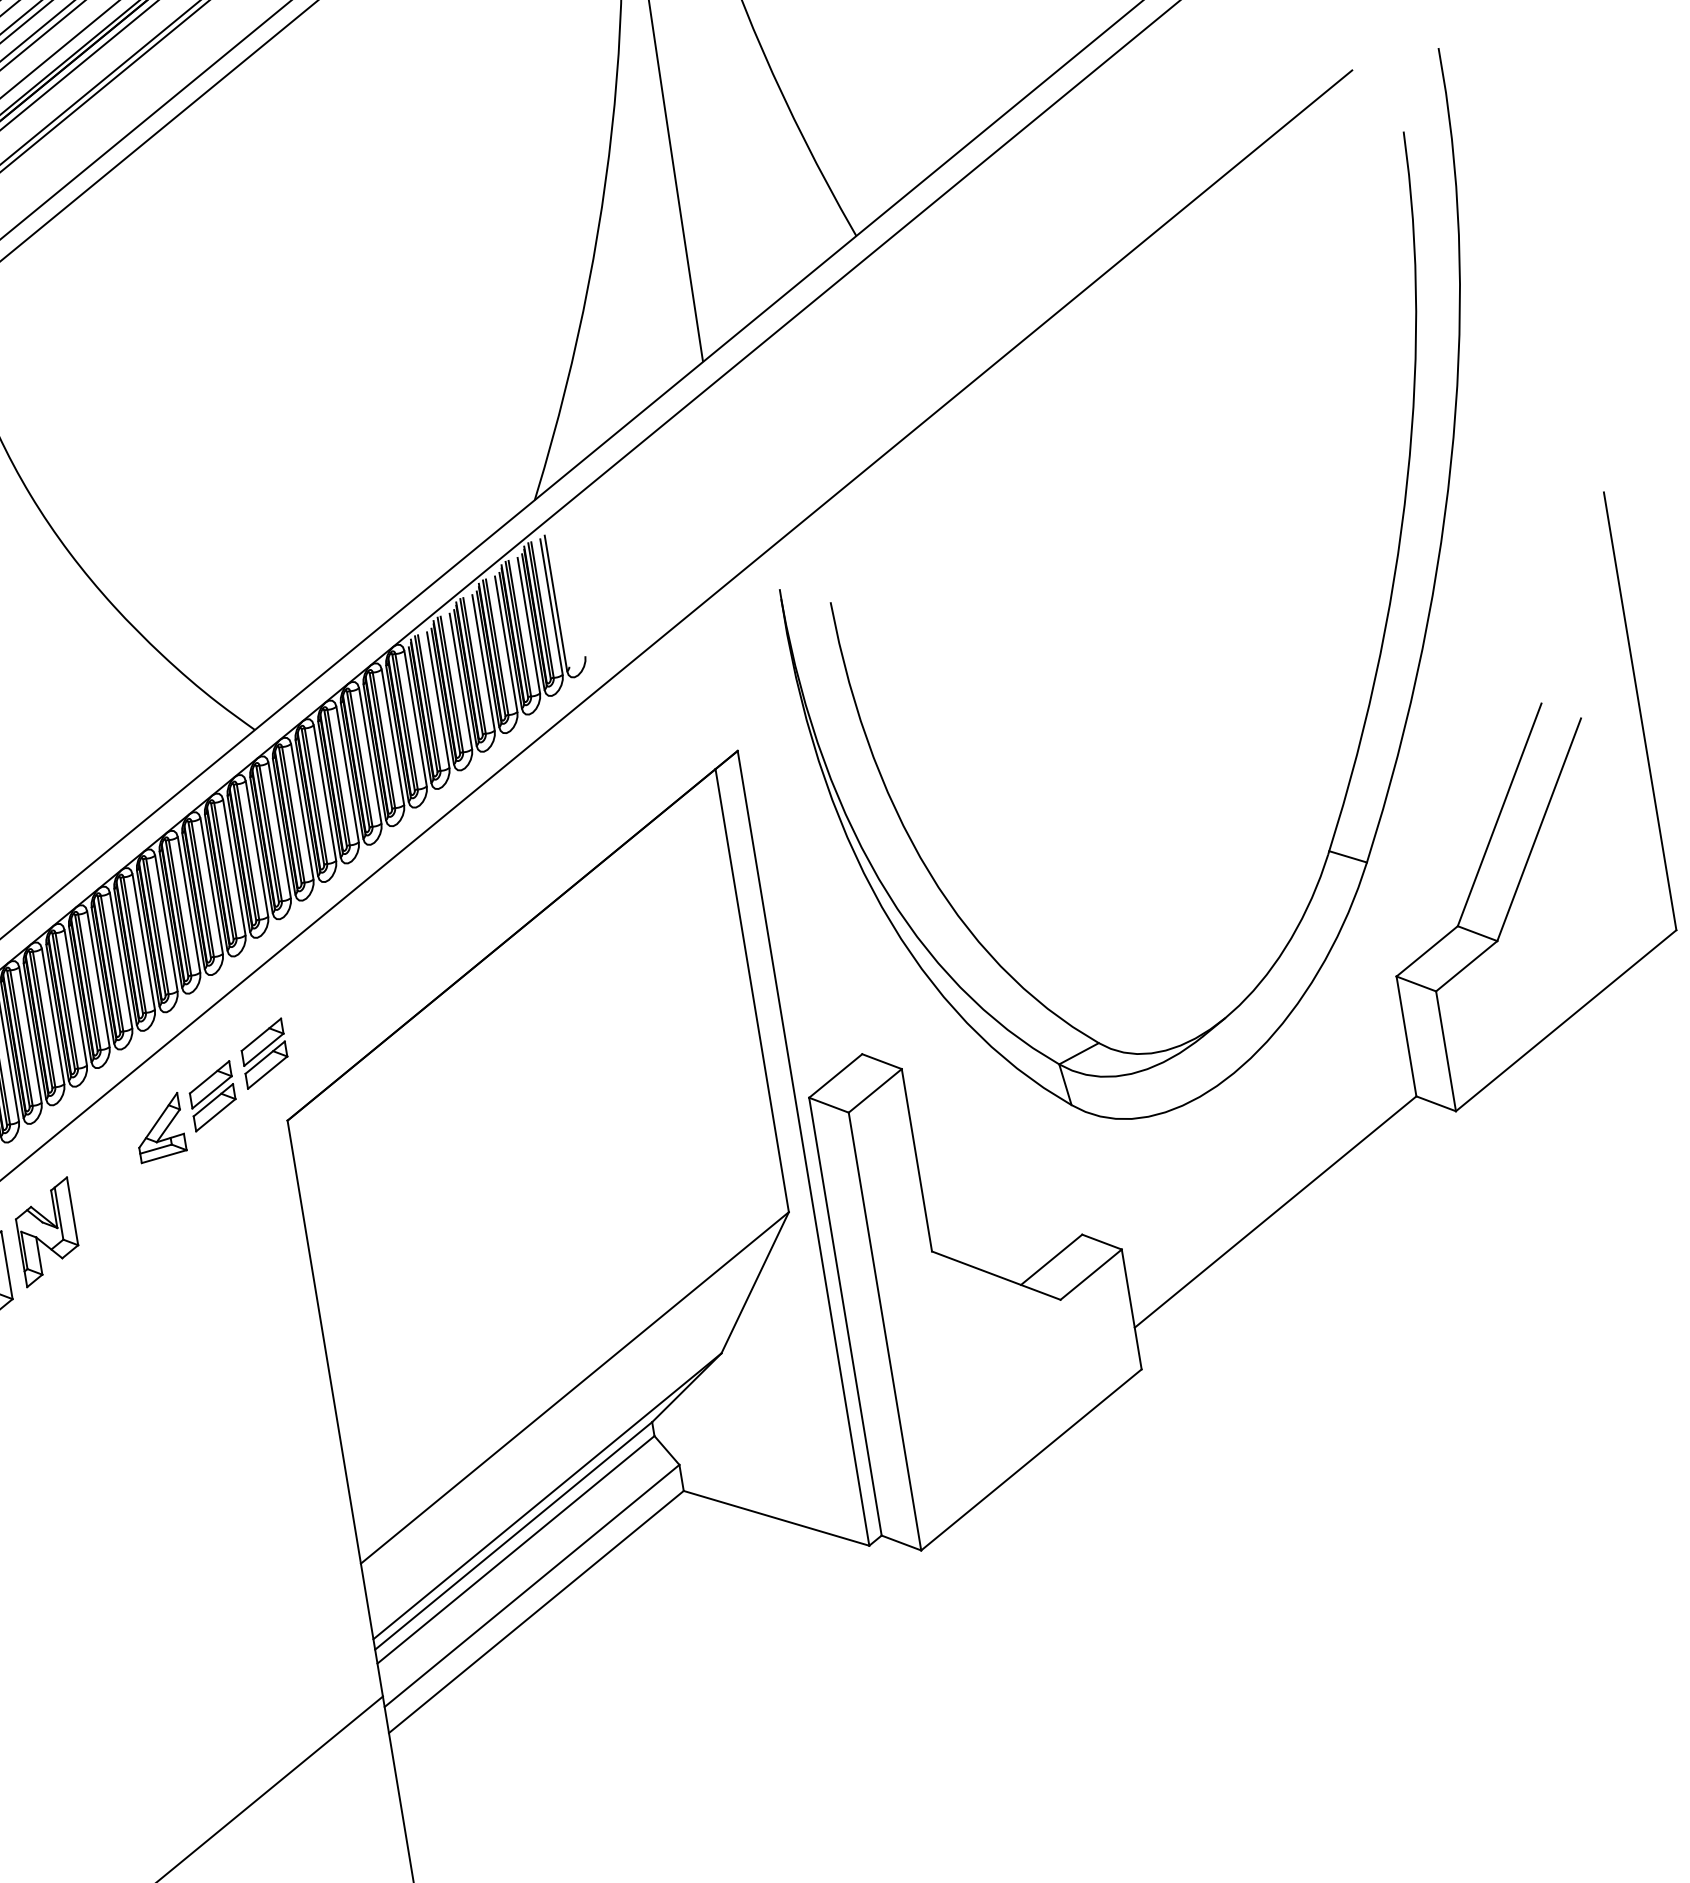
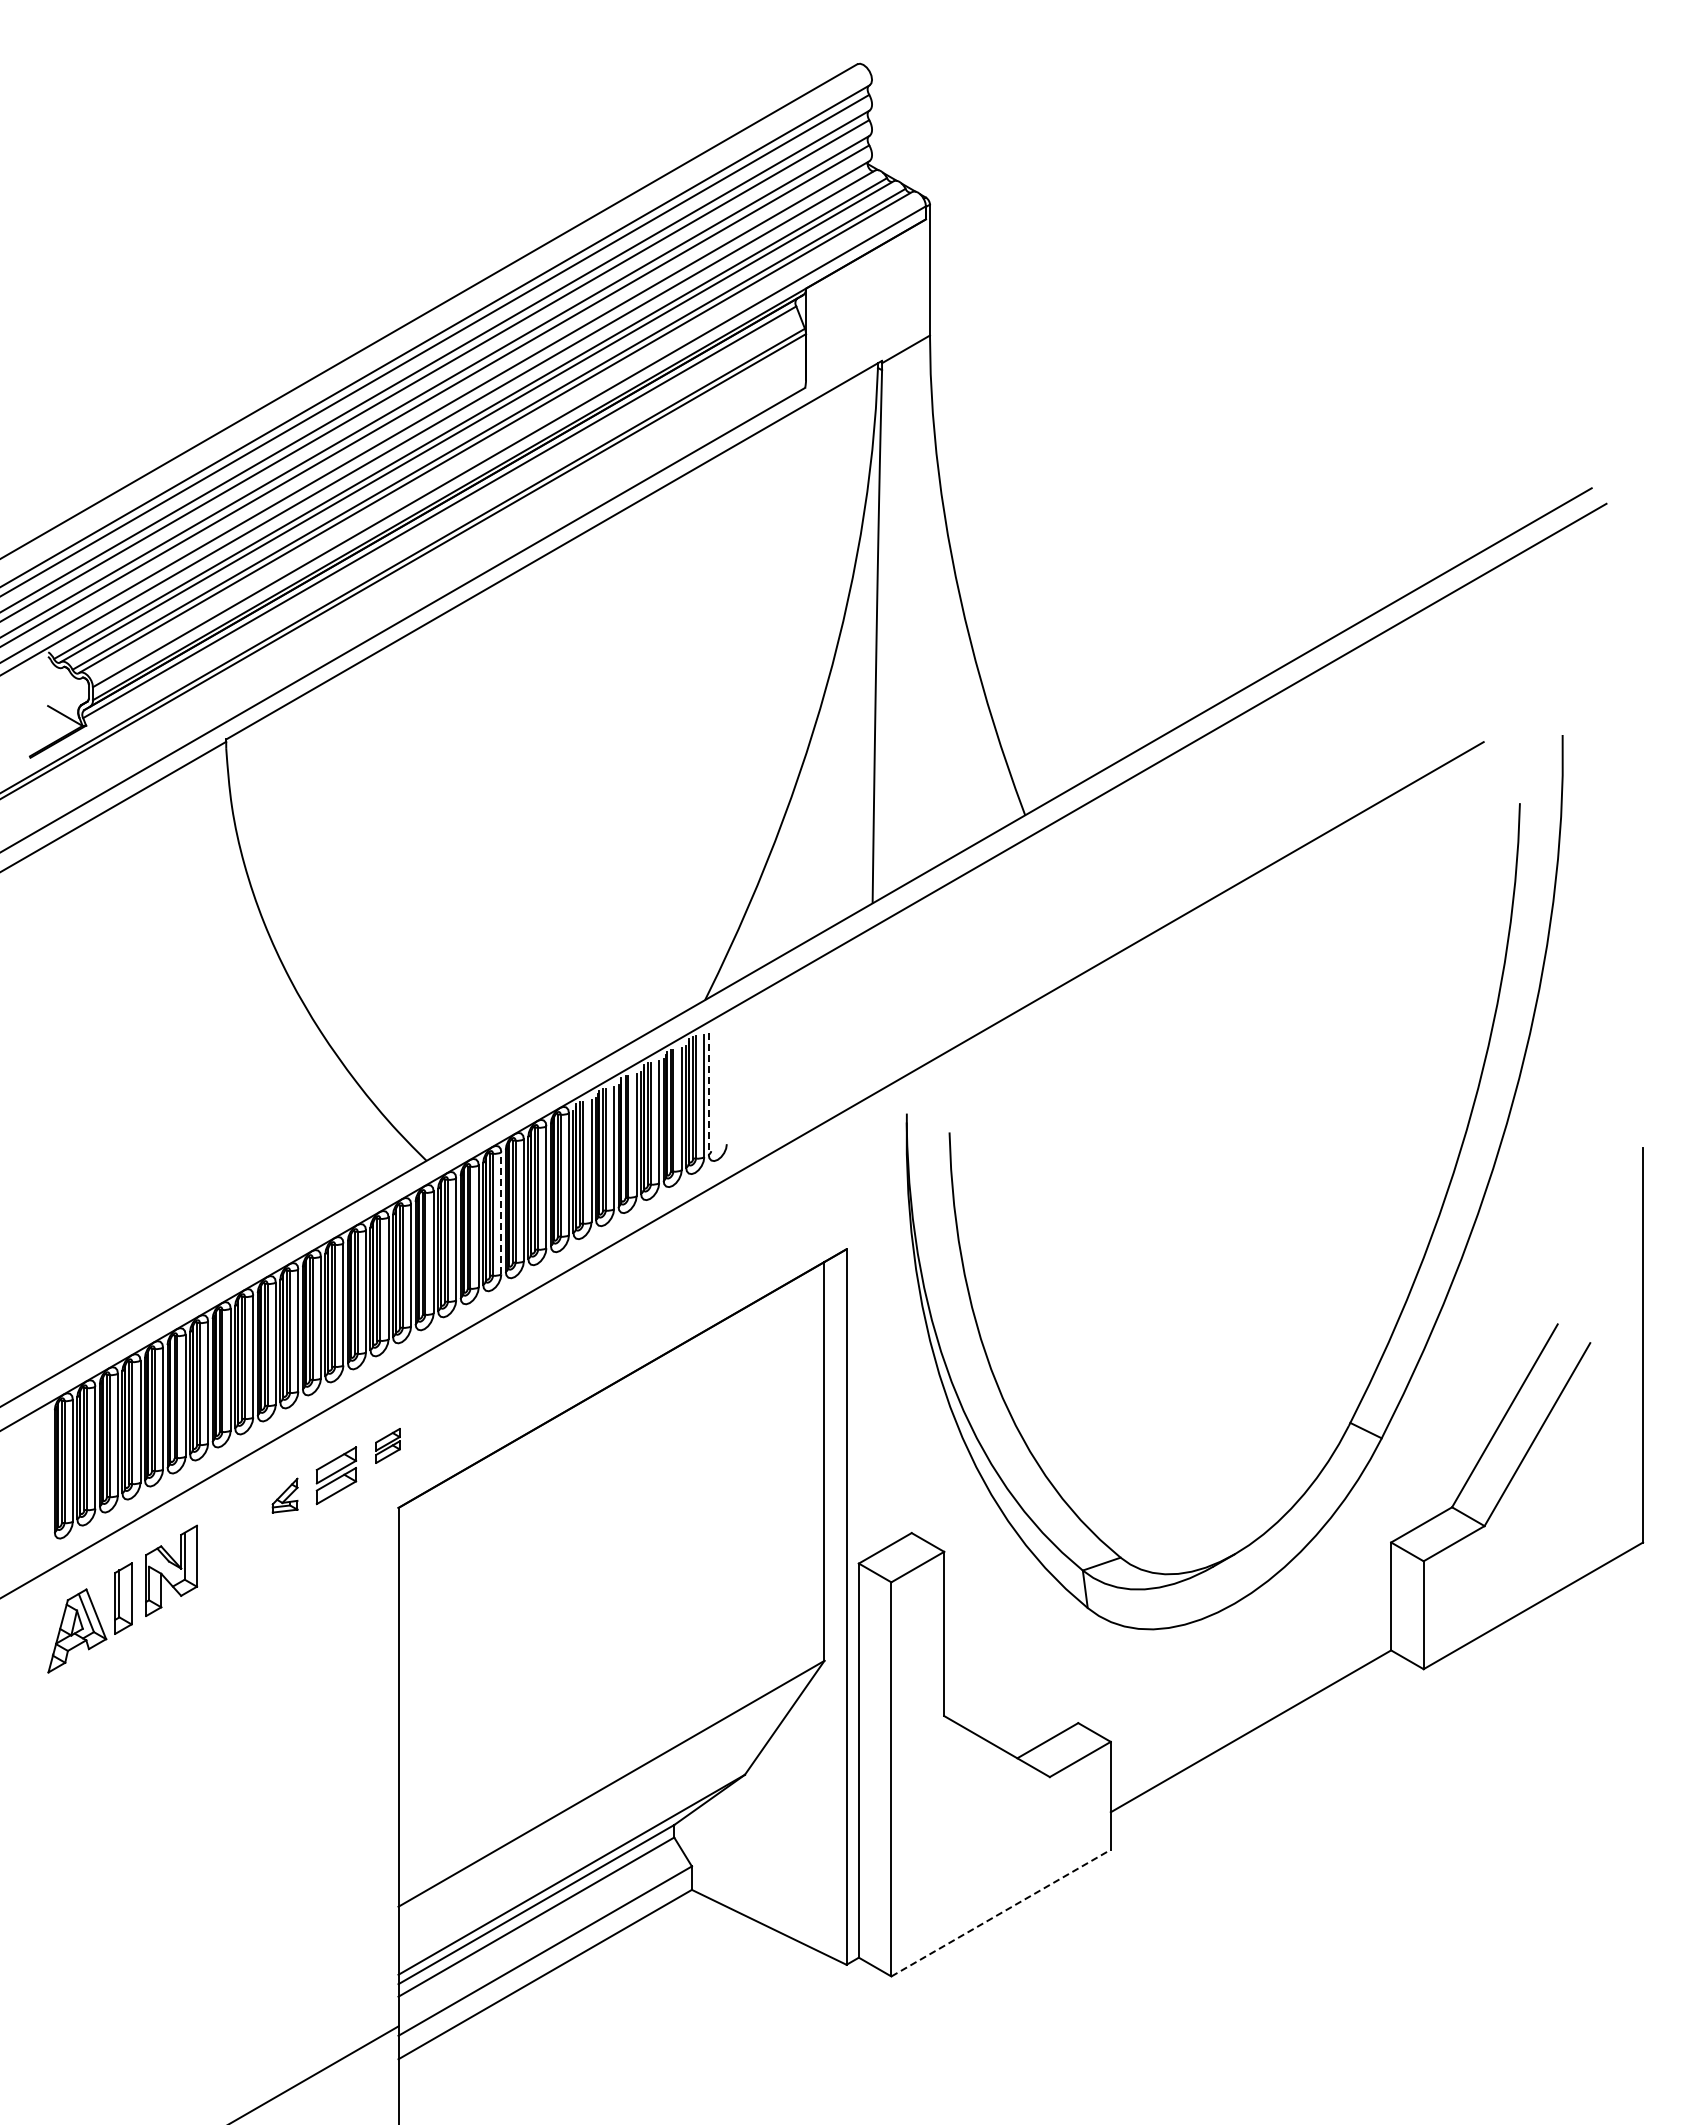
line: (555, 603) -> (708, 1093), solid -> dashed
line: (347, 774) -> (501, 1213), solid -> dashed
part: (263, 1053) -> (387, 1445), size x0.6
part: (158, 1127) -> (284, 1495), size x0.6
line: (1031, 1460) -> (1001, 1913), solid -> dashed

